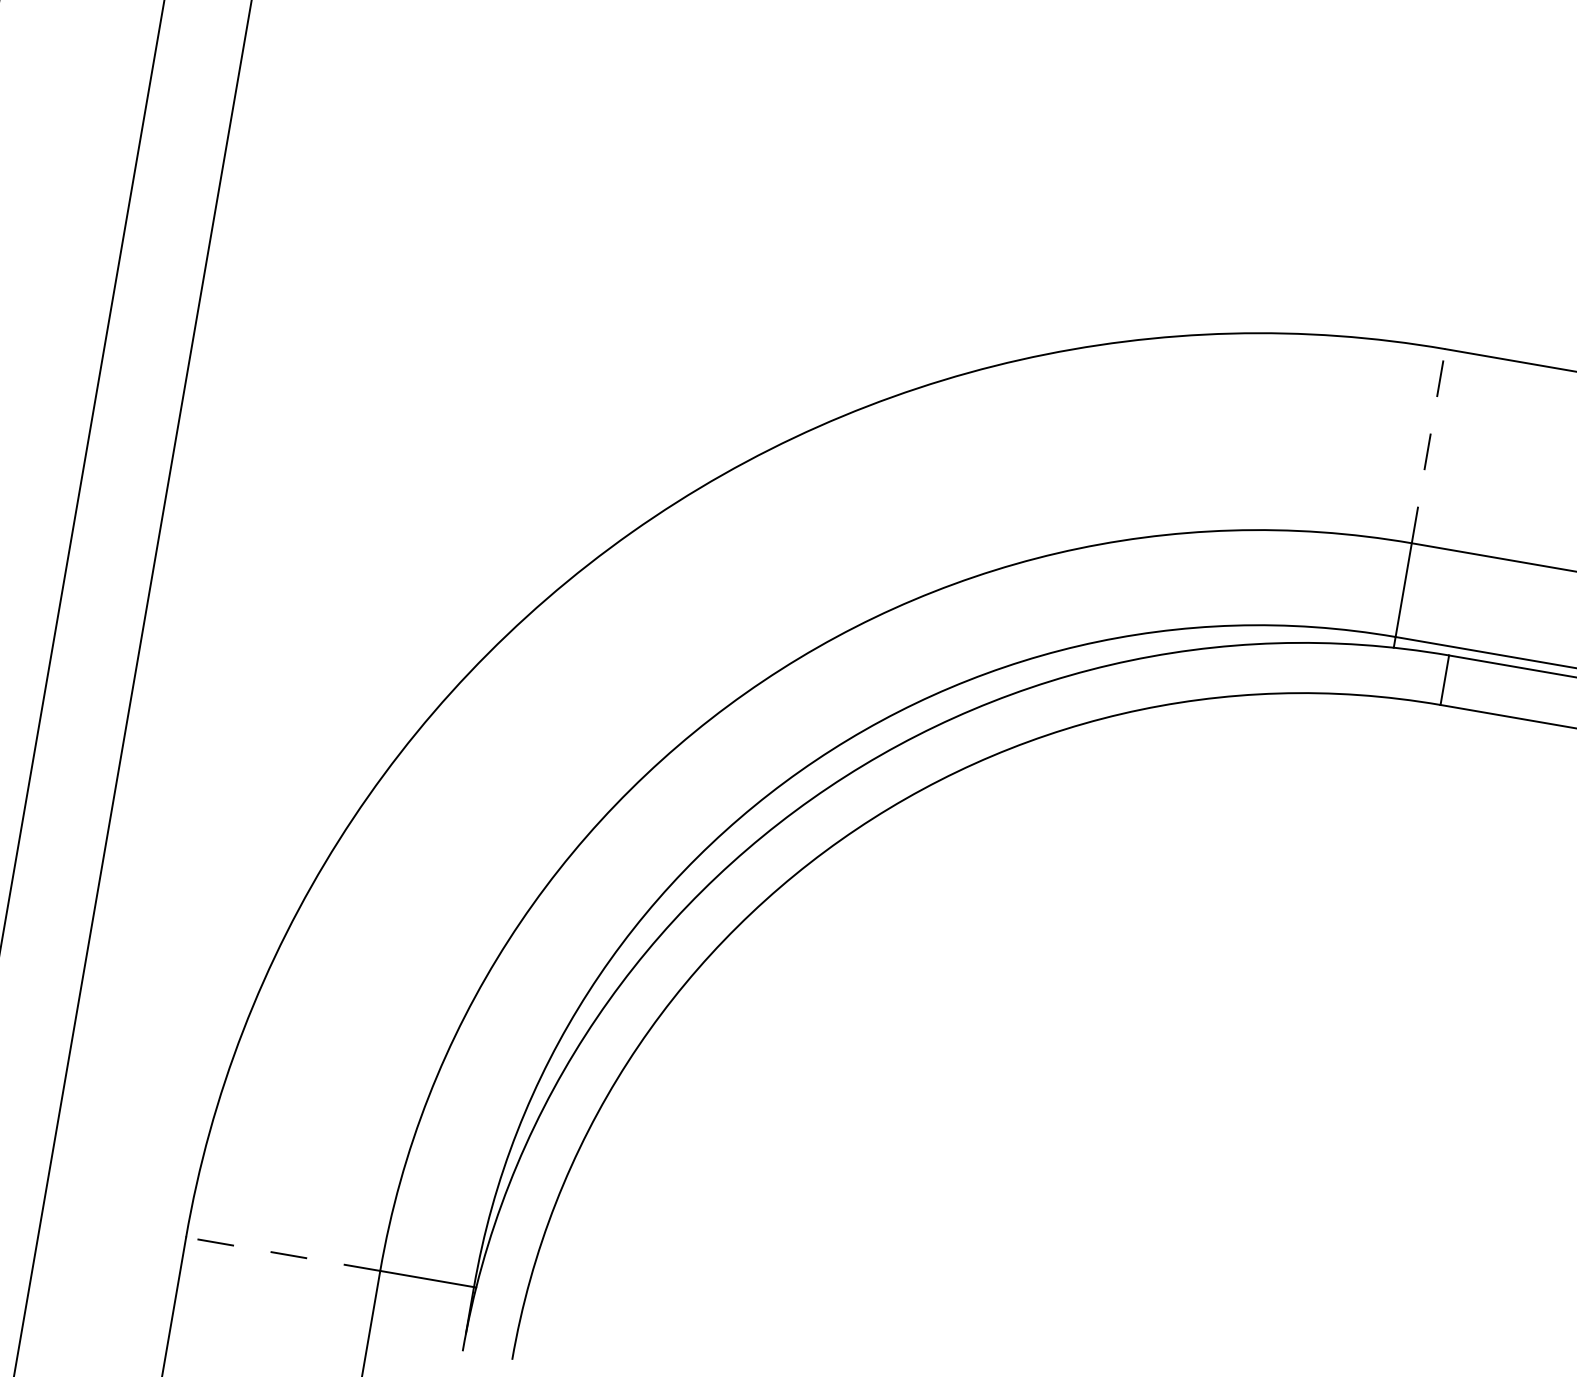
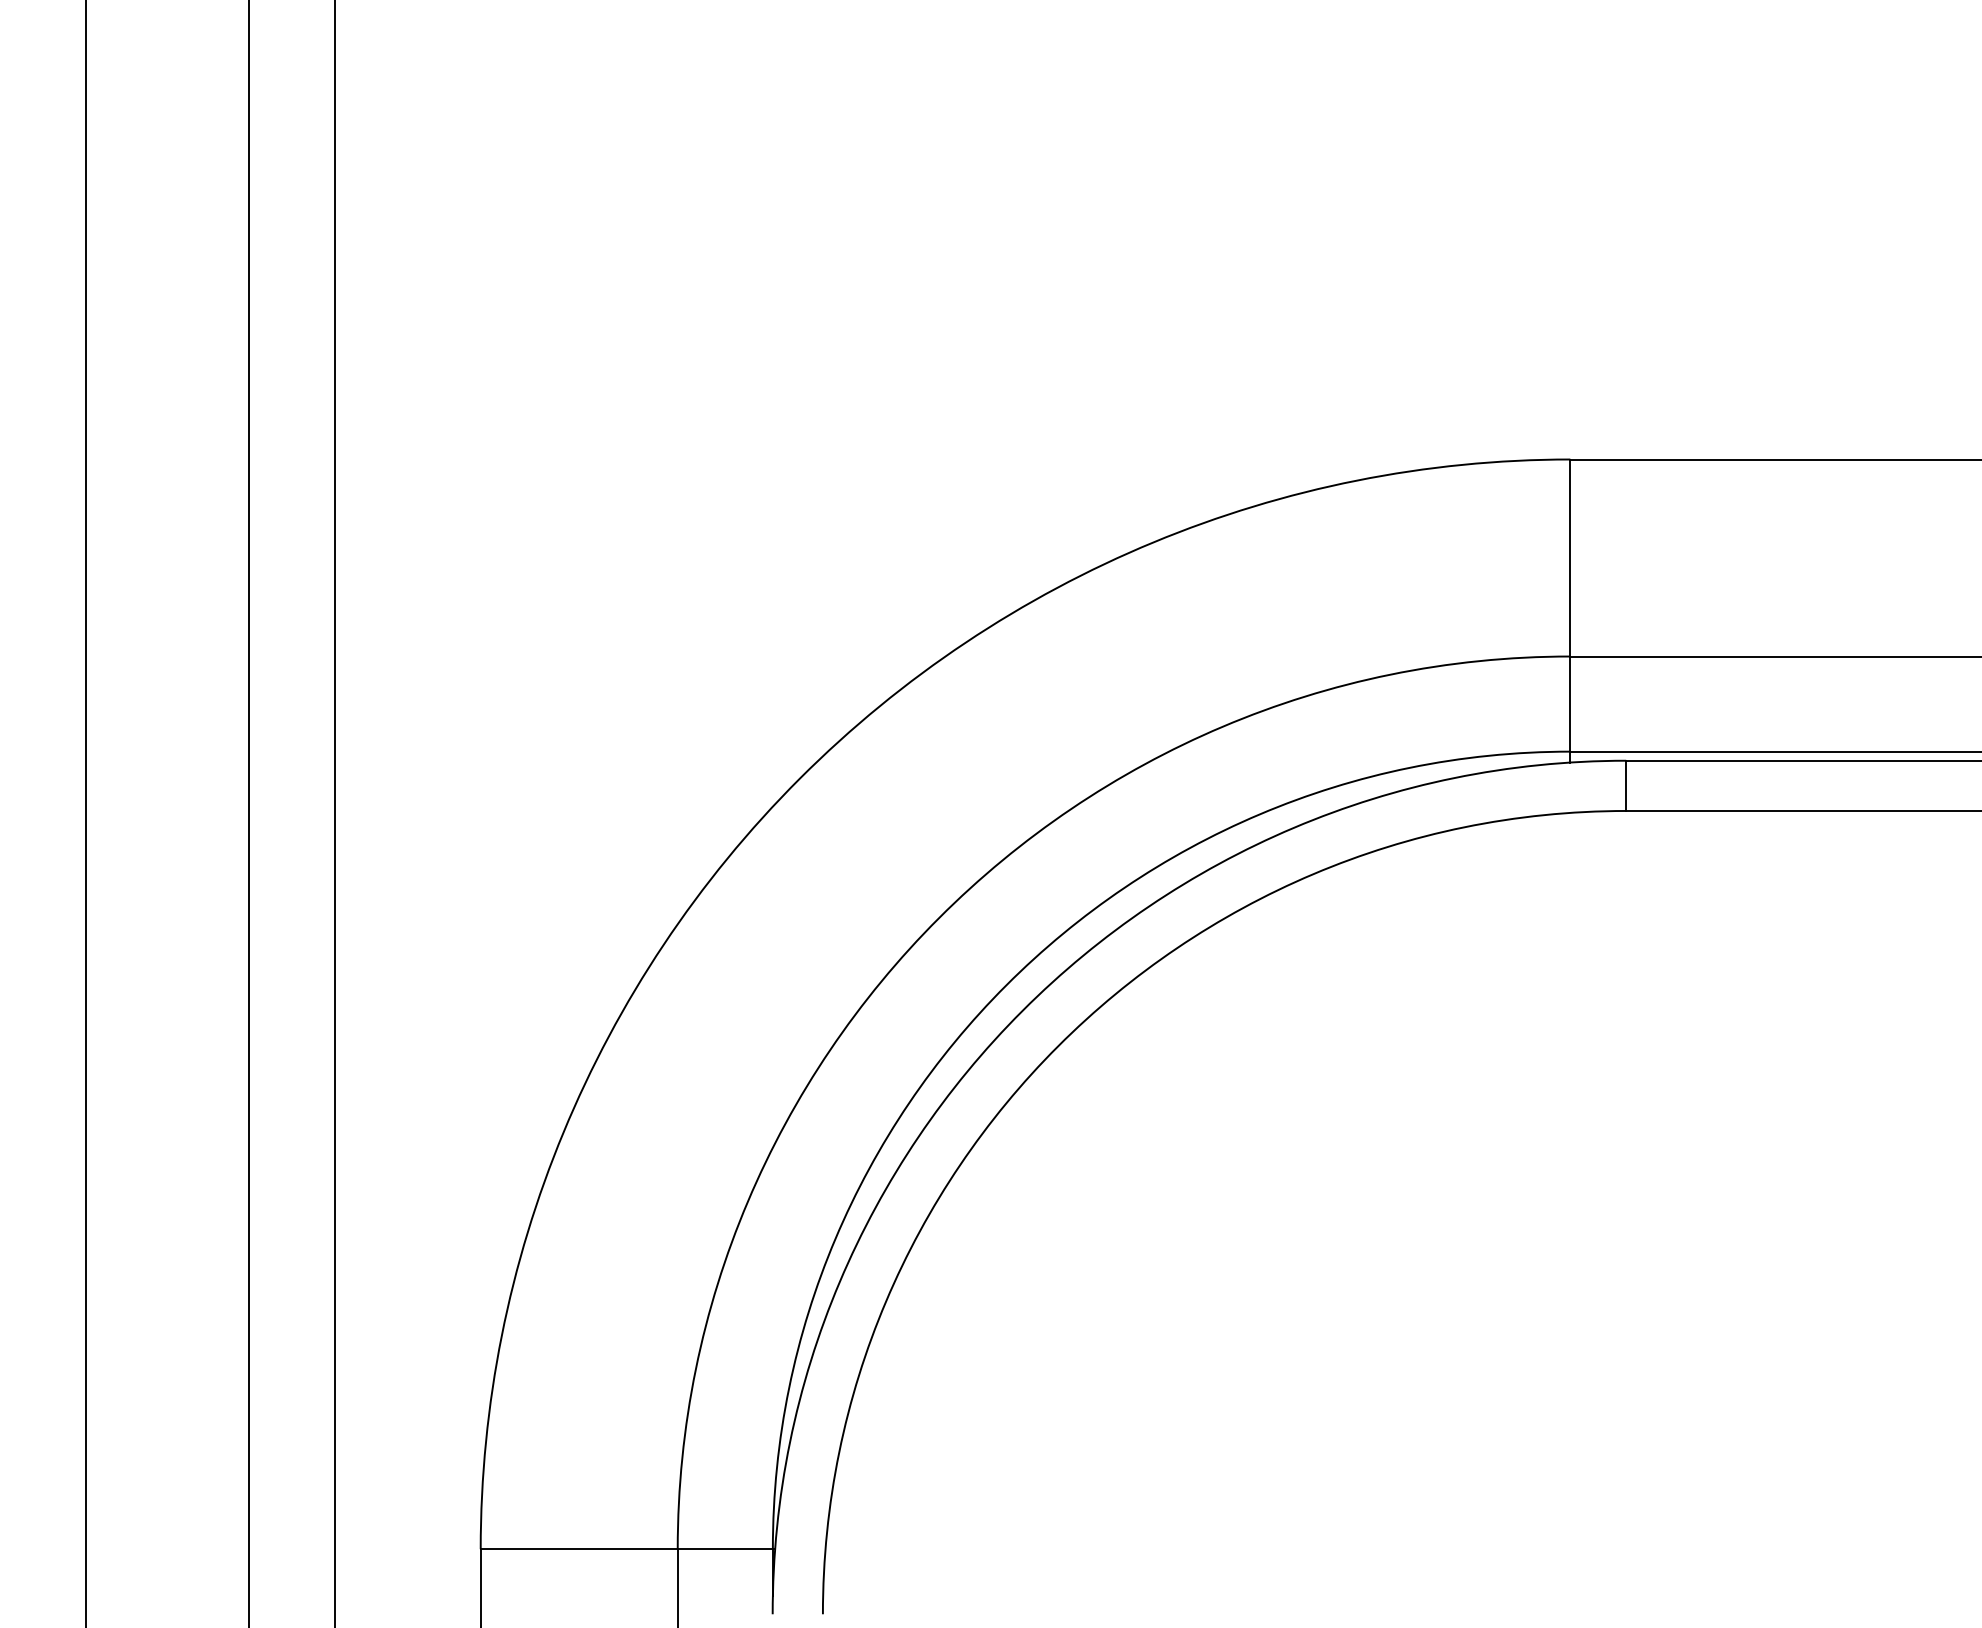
line: (1428, 446) -> (1570, 558), dashed -> solid
line: (283, 1254) -> (579, 1549), dashed -> solid

